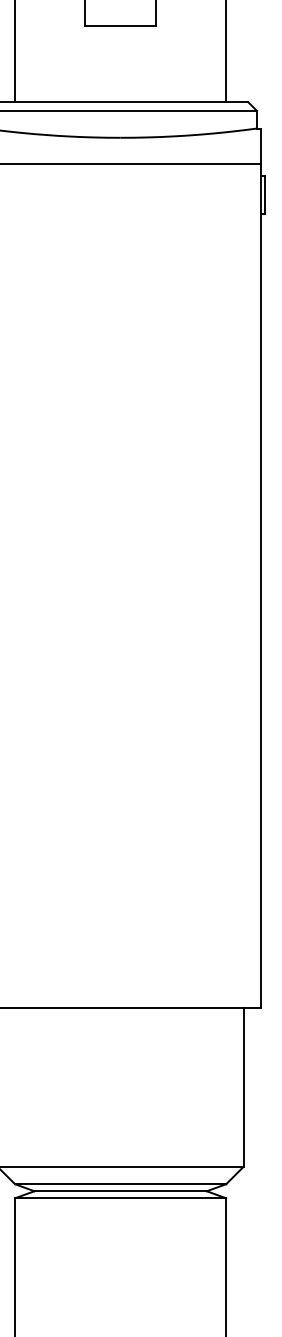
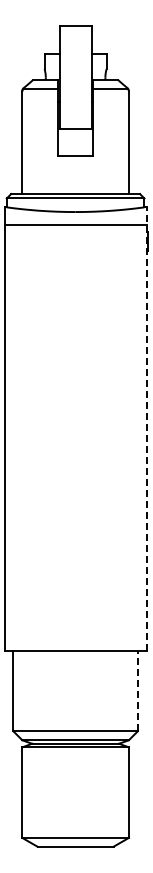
line: (261, 566) -> (146, 428), solid -> dashed
line: (243, 1087) -> (137, 691), solid -> dashed

